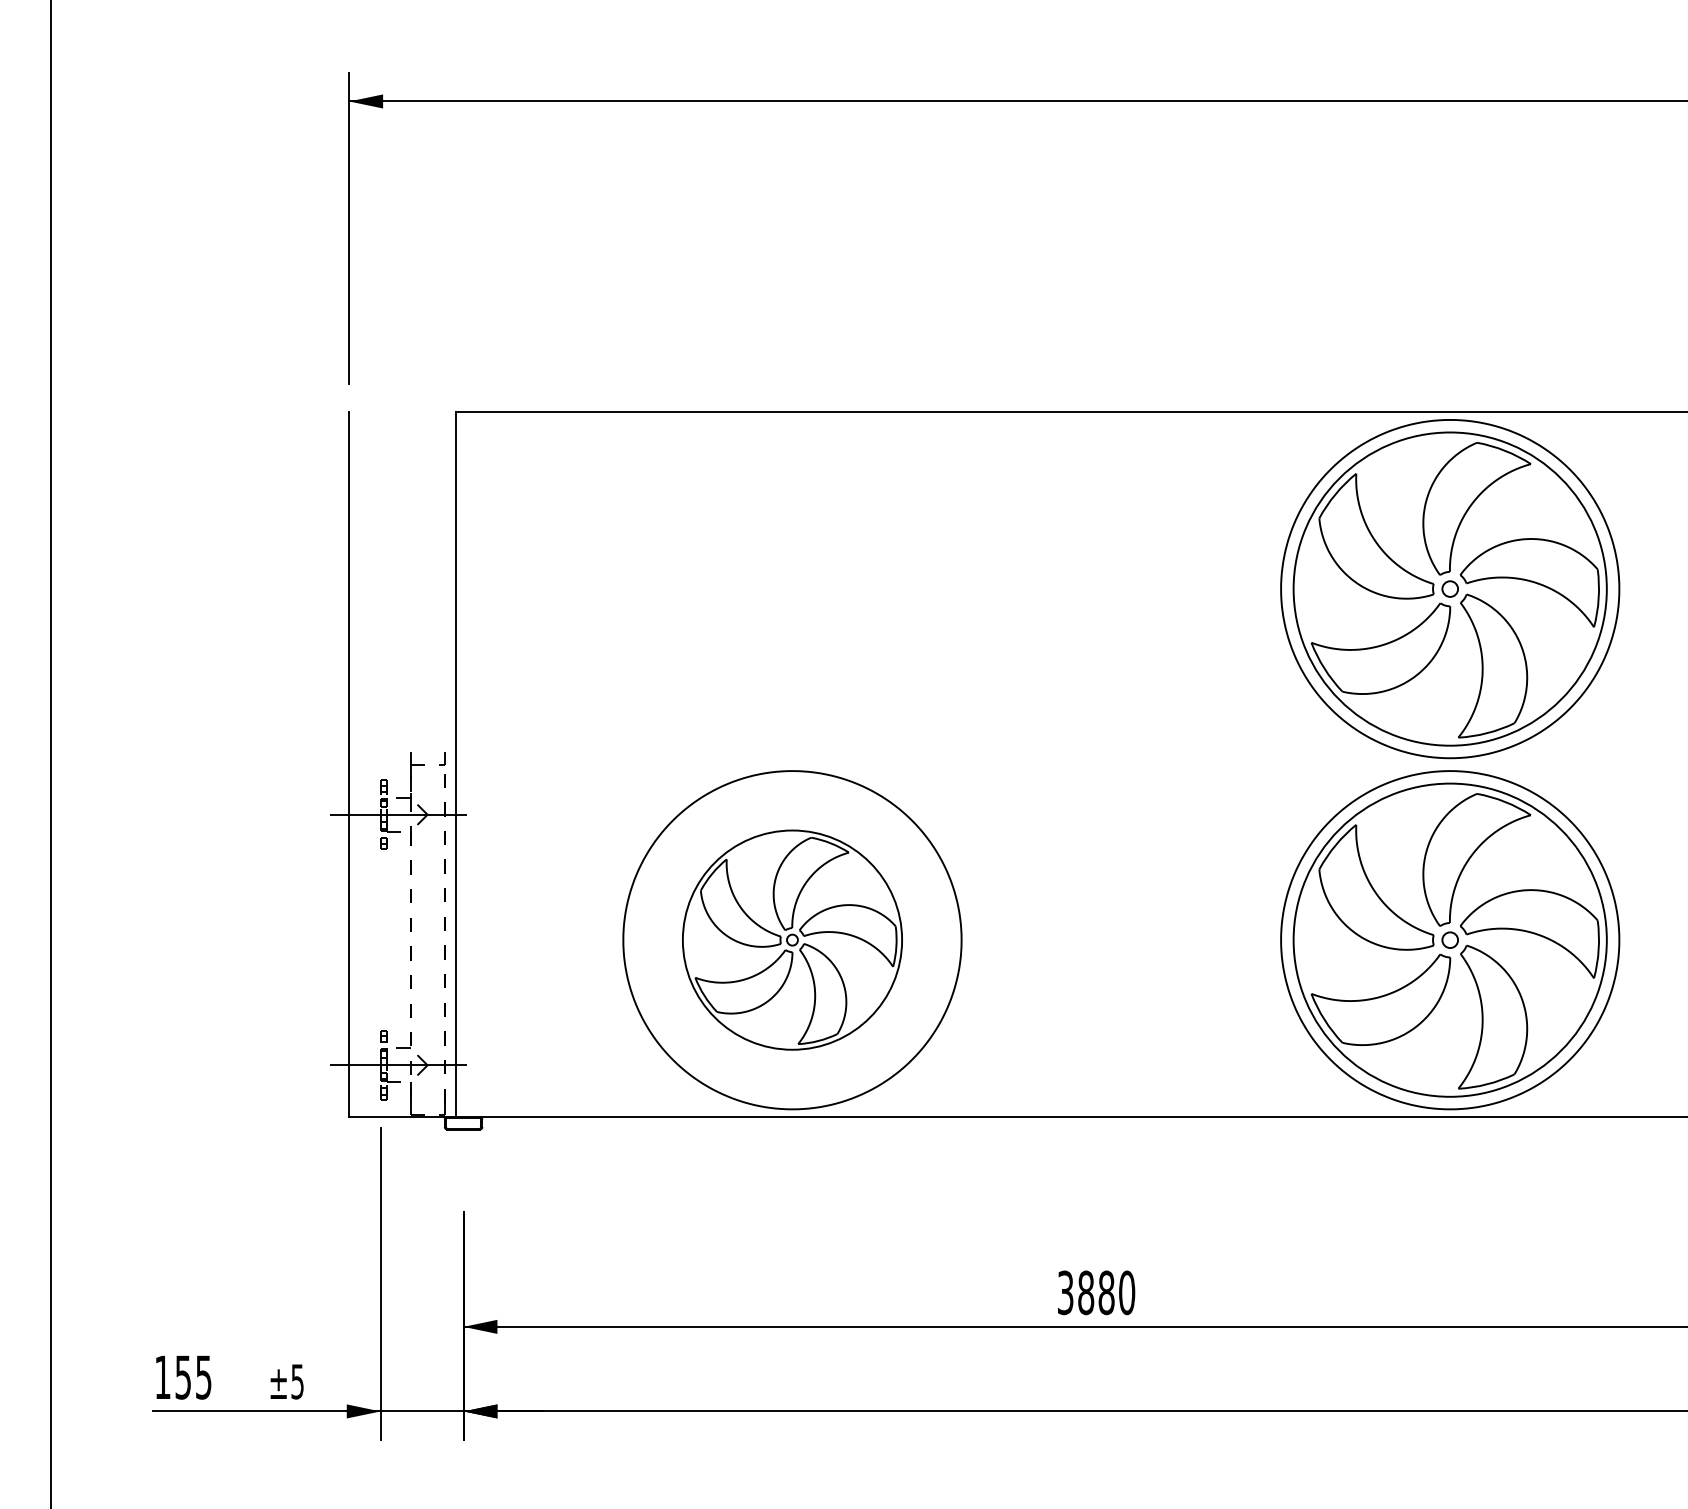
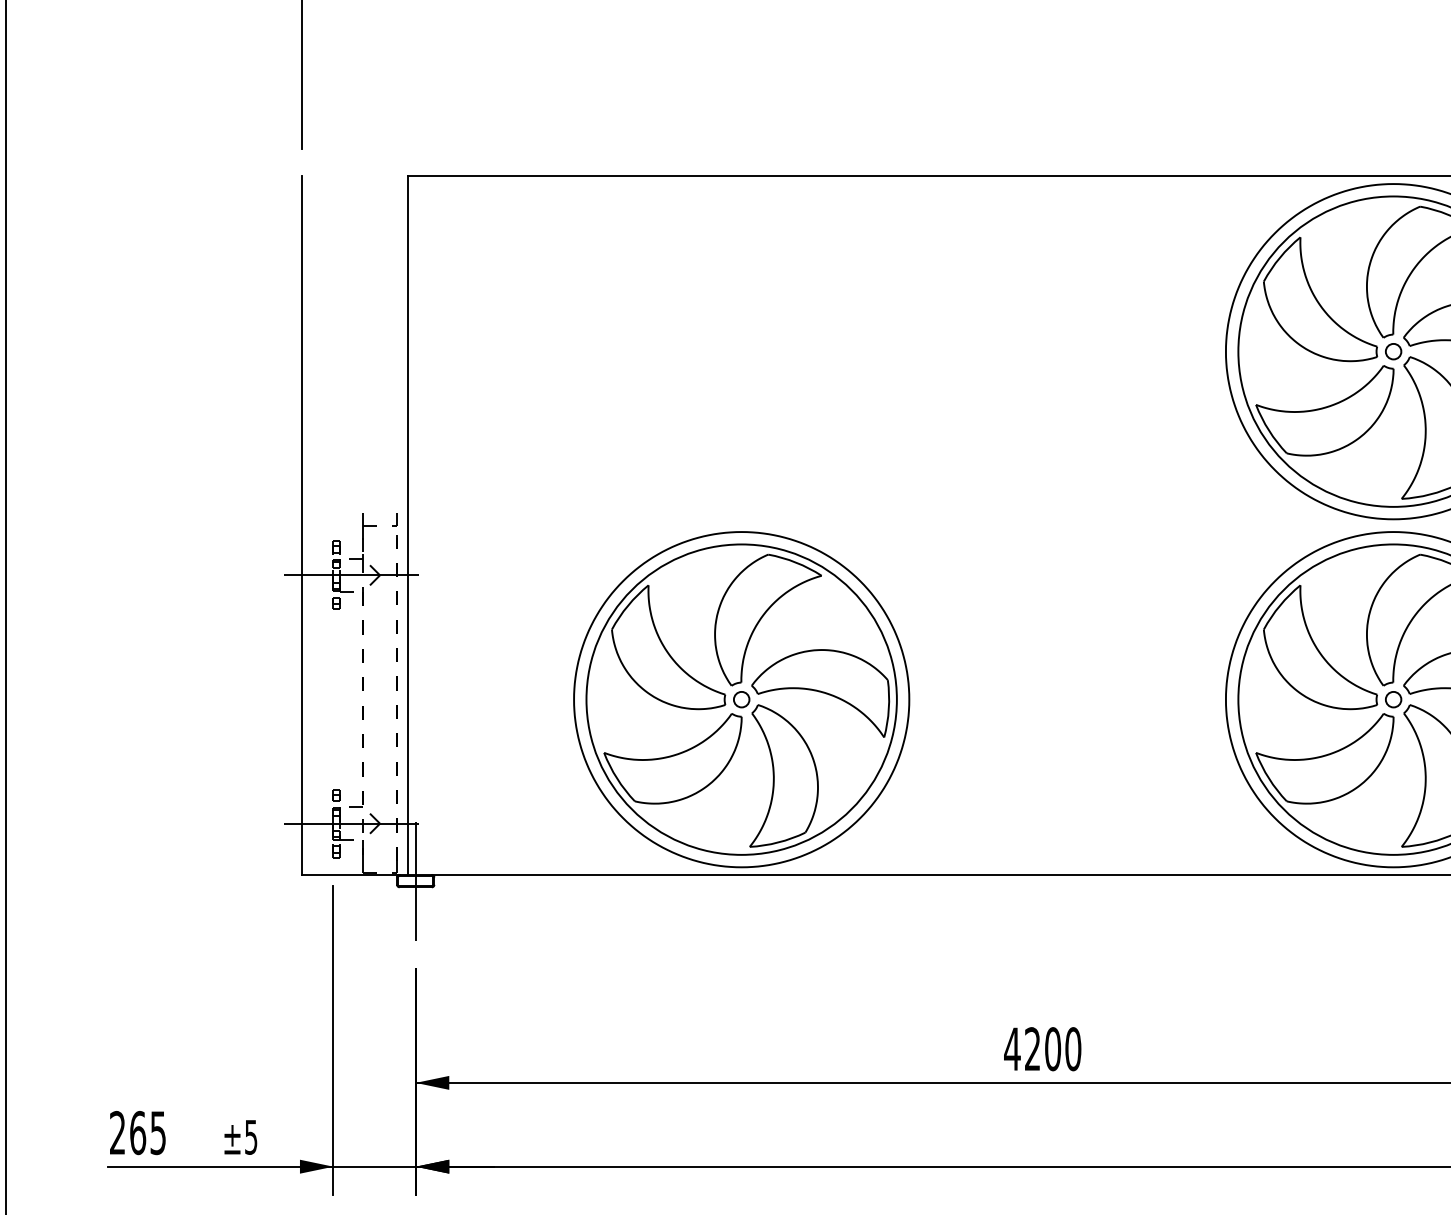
part: (792, 939) -> (741, 698), size x1.43
line: (463, 1123) -> (415, 881), added
text: (1085, 1292) -> (1032, 1048), 3880 -> 4200
text: (173, 1377) -> (128, 1133), 155 -> 265

